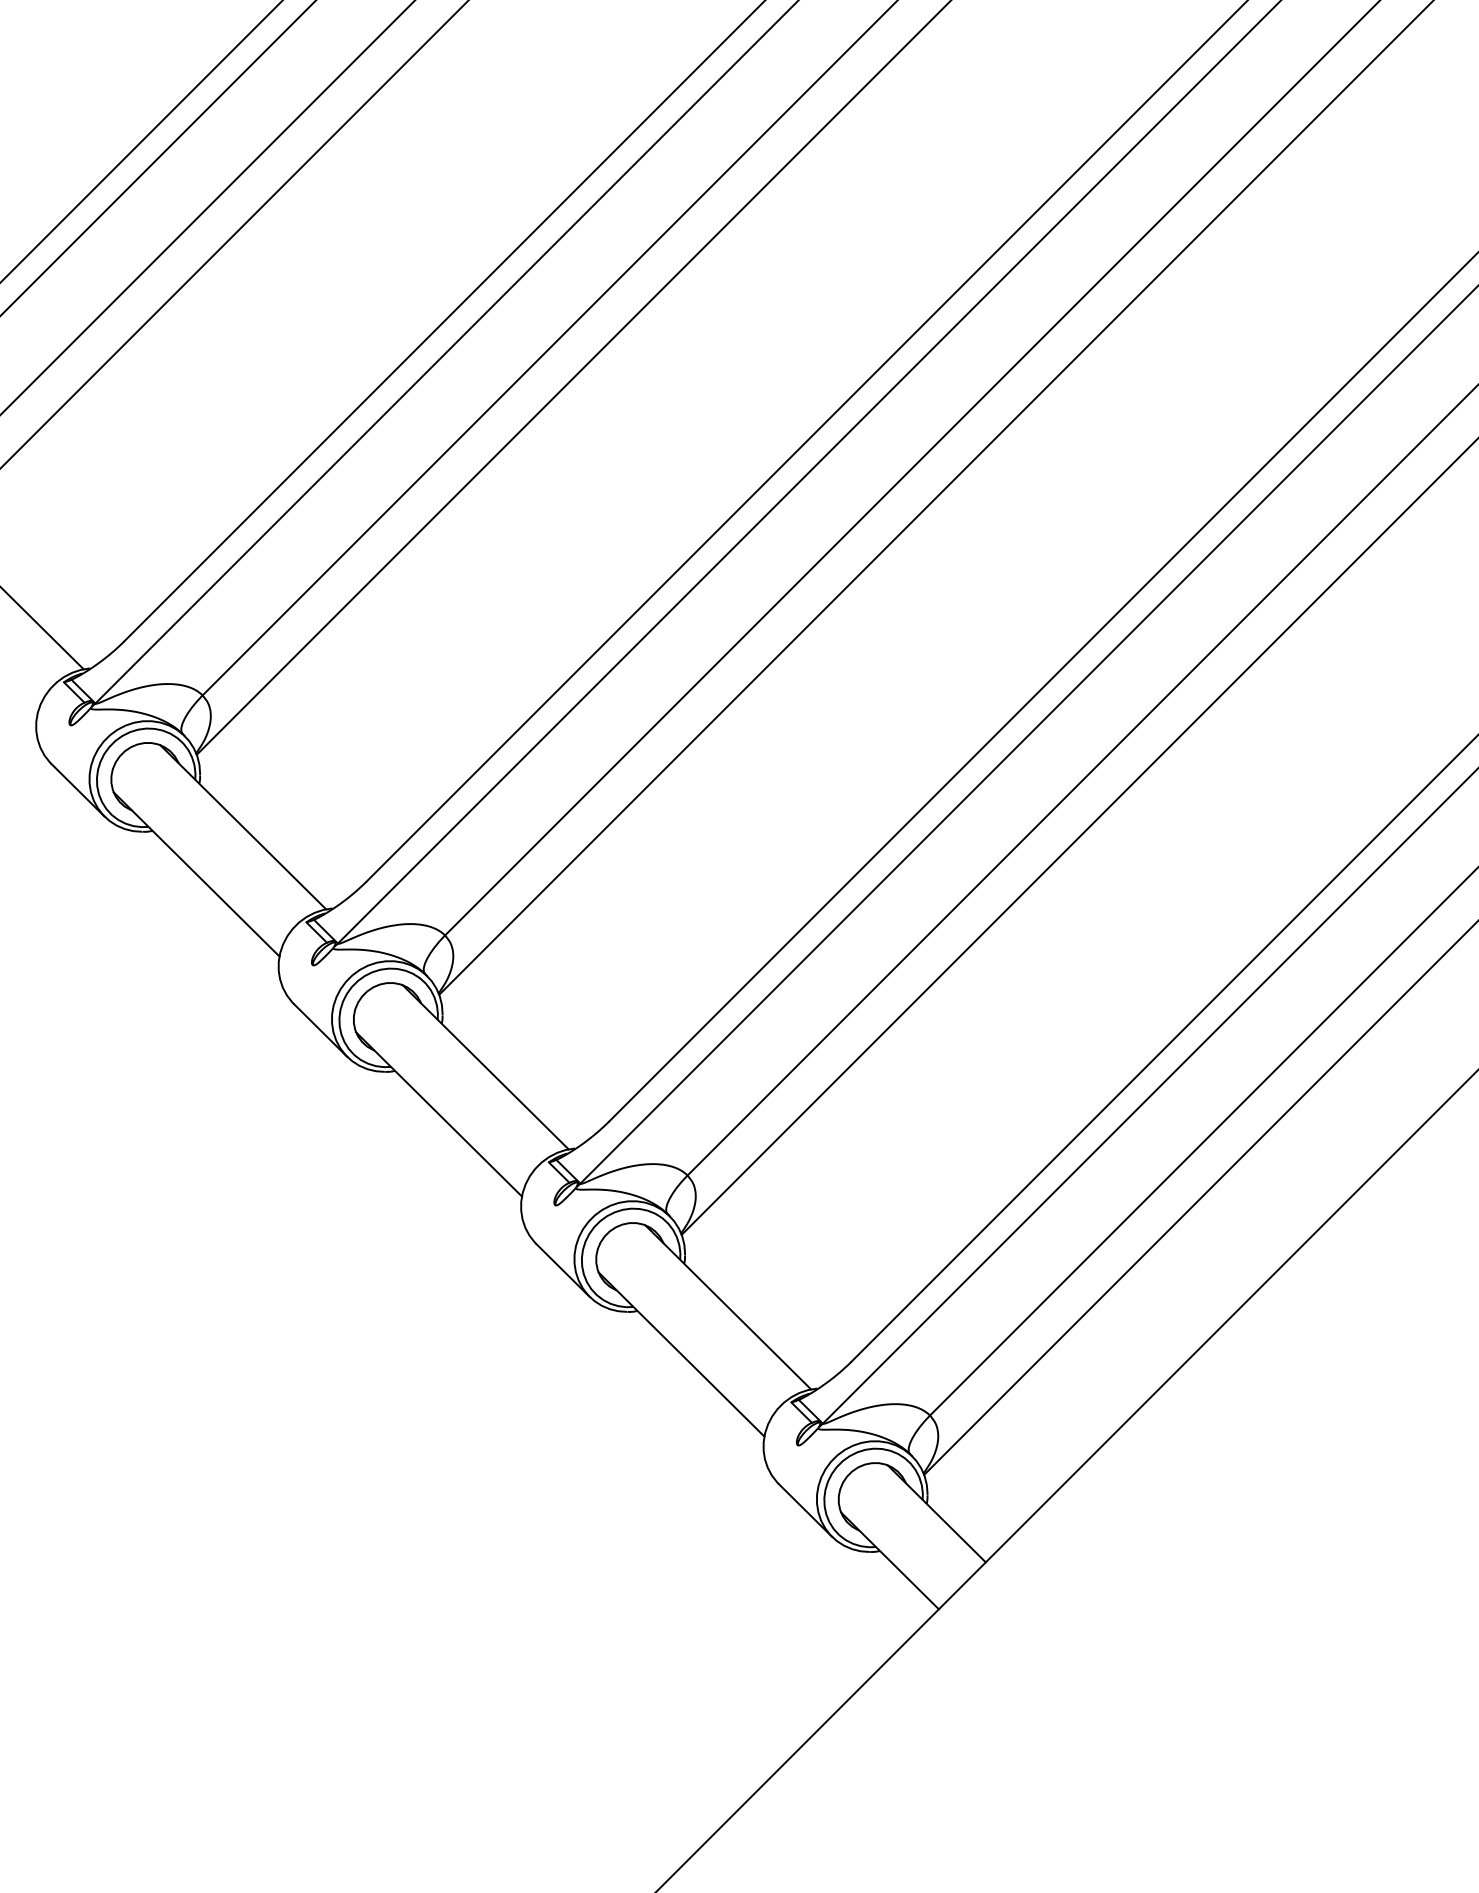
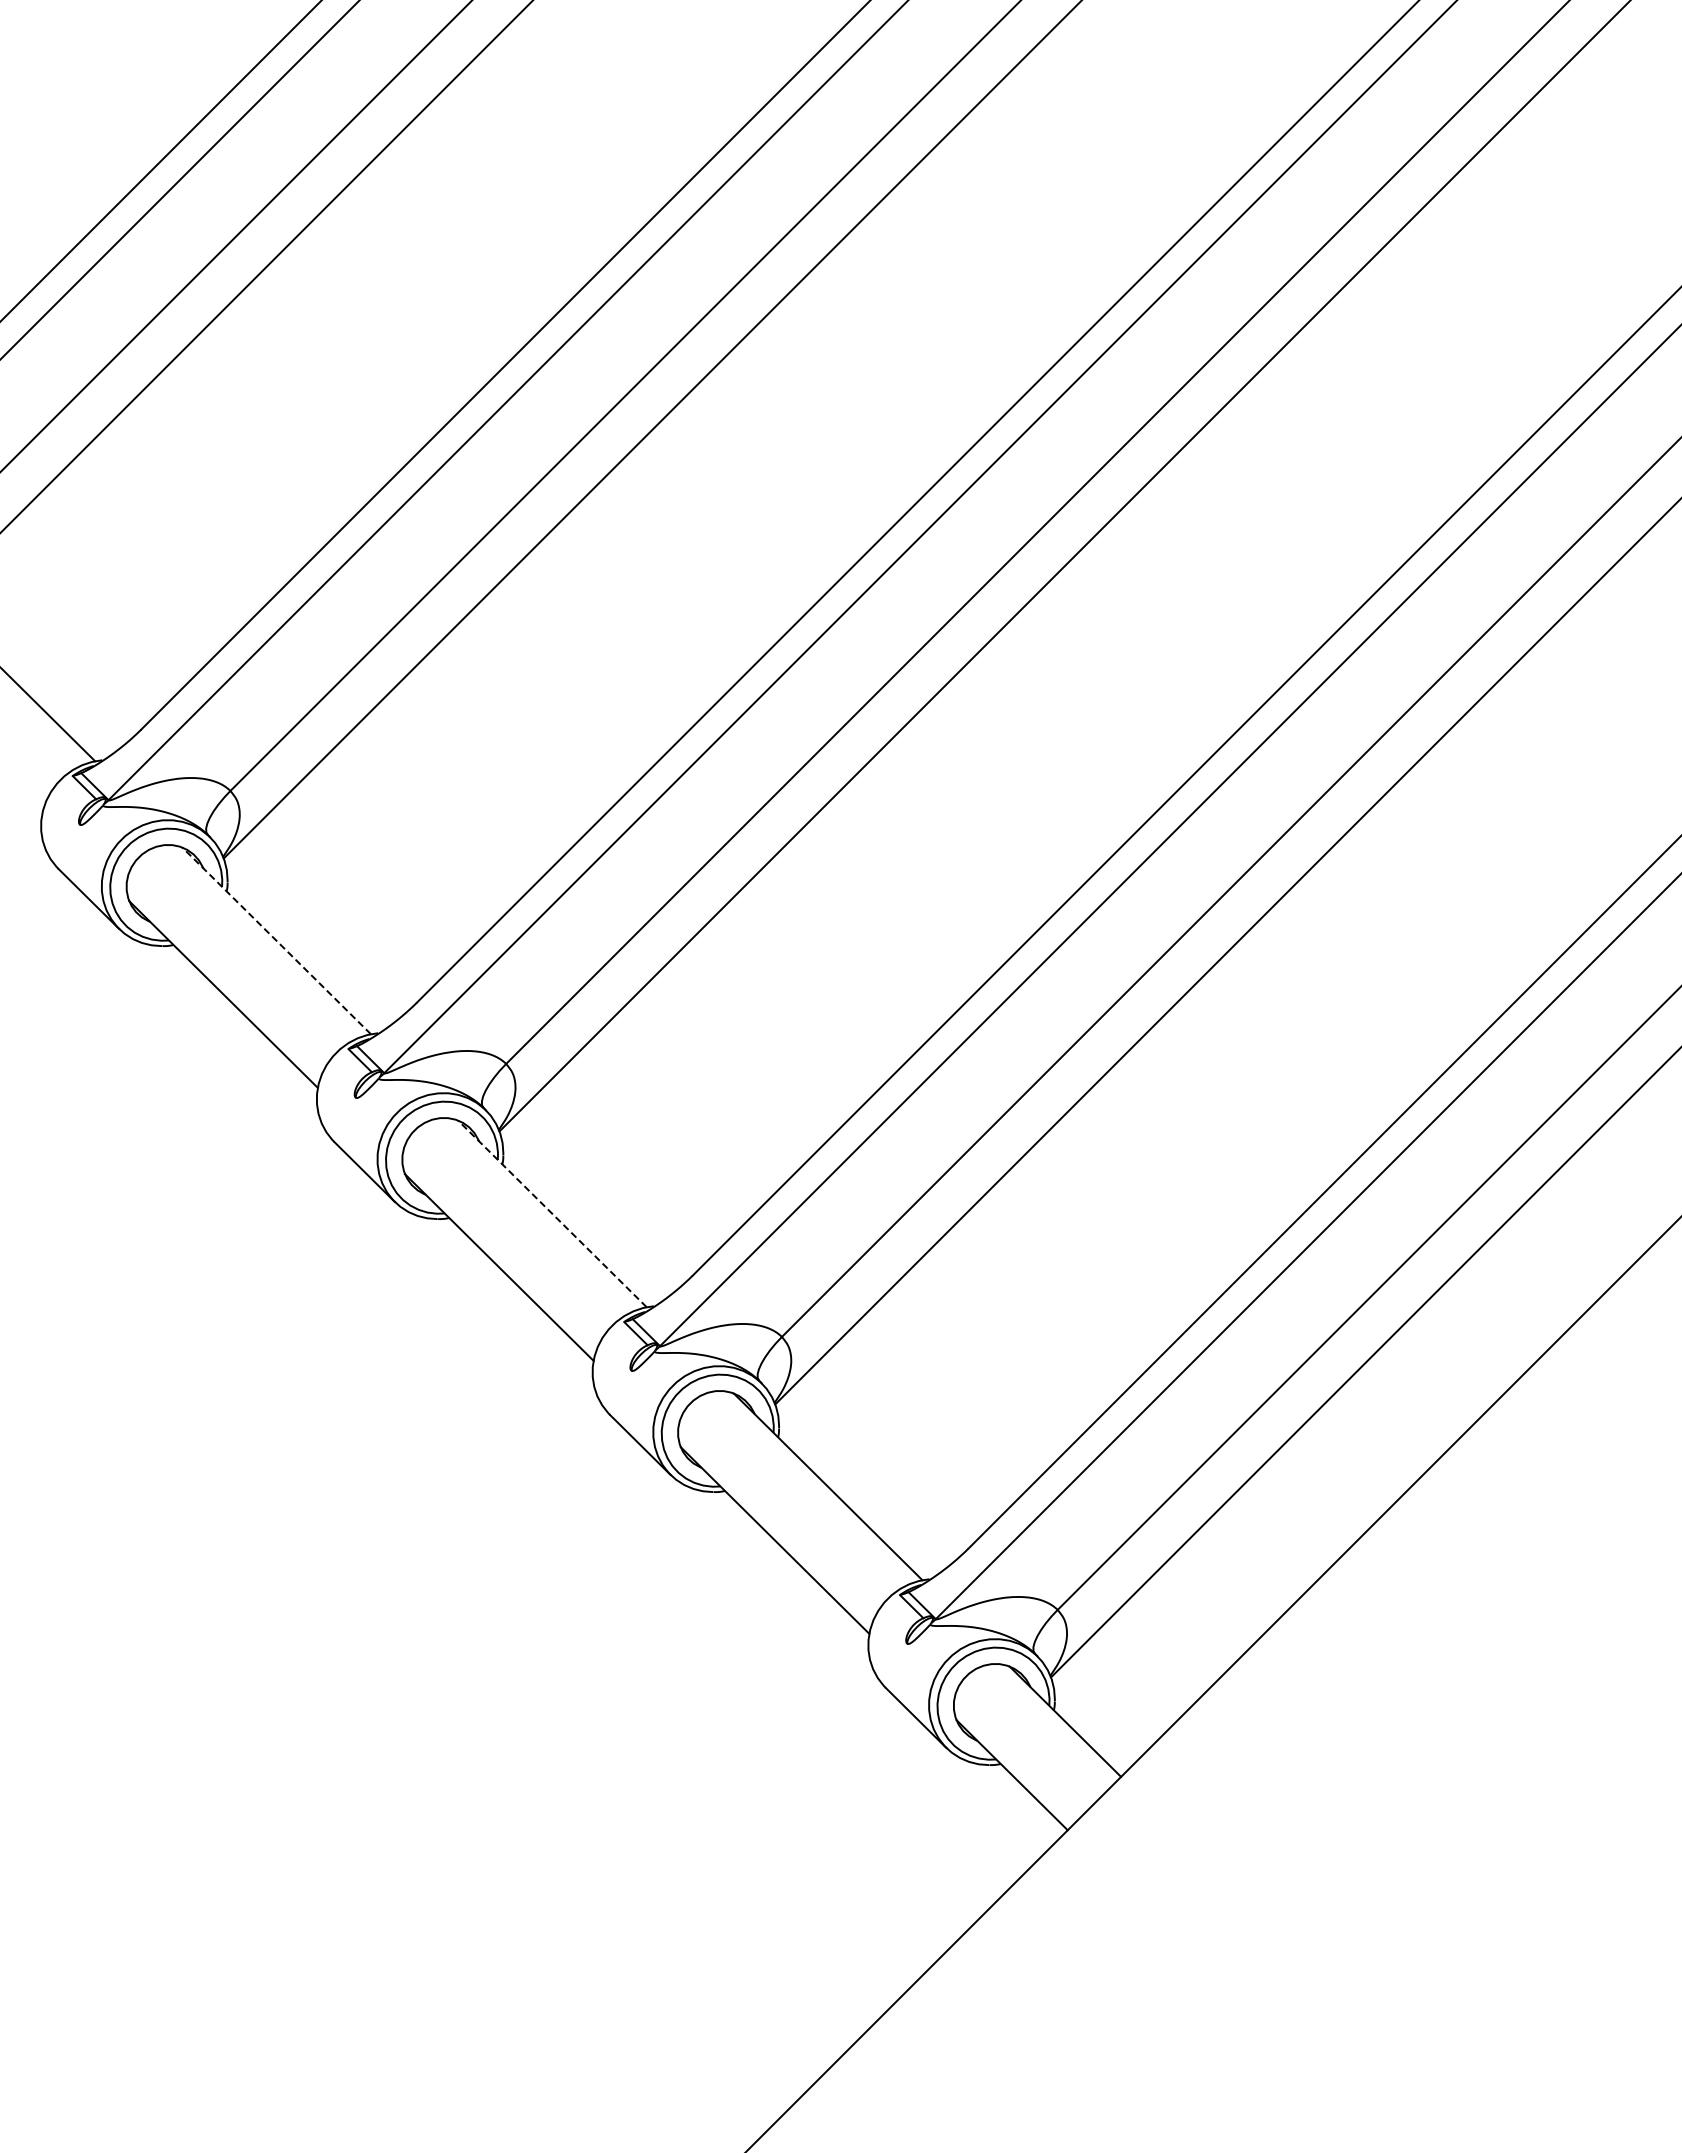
line: (243, 826) -> (276, 940), solid -> dashed
line: (485, 1066) -> (552, 1213), solid -> dashed

